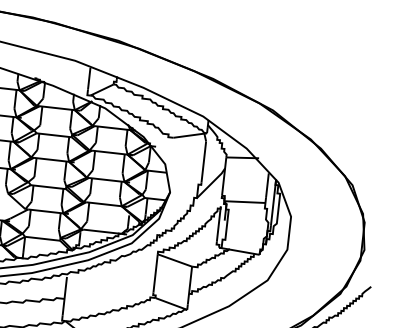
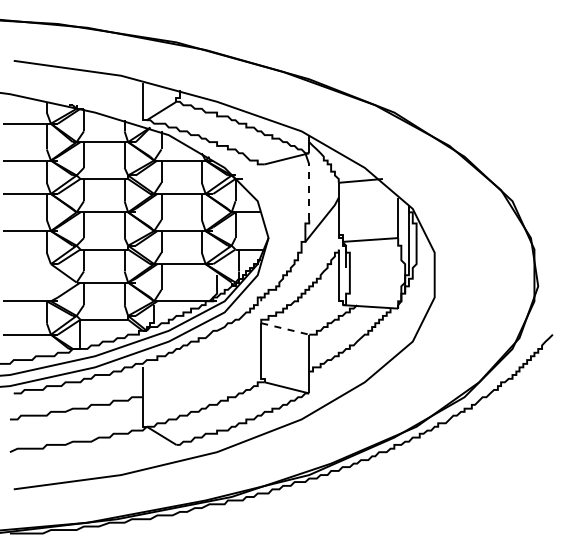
line: (204, 162) -> (309, 192), solid -> dashed
line: (175, 260) -> (285, 328), solid -> dashed

